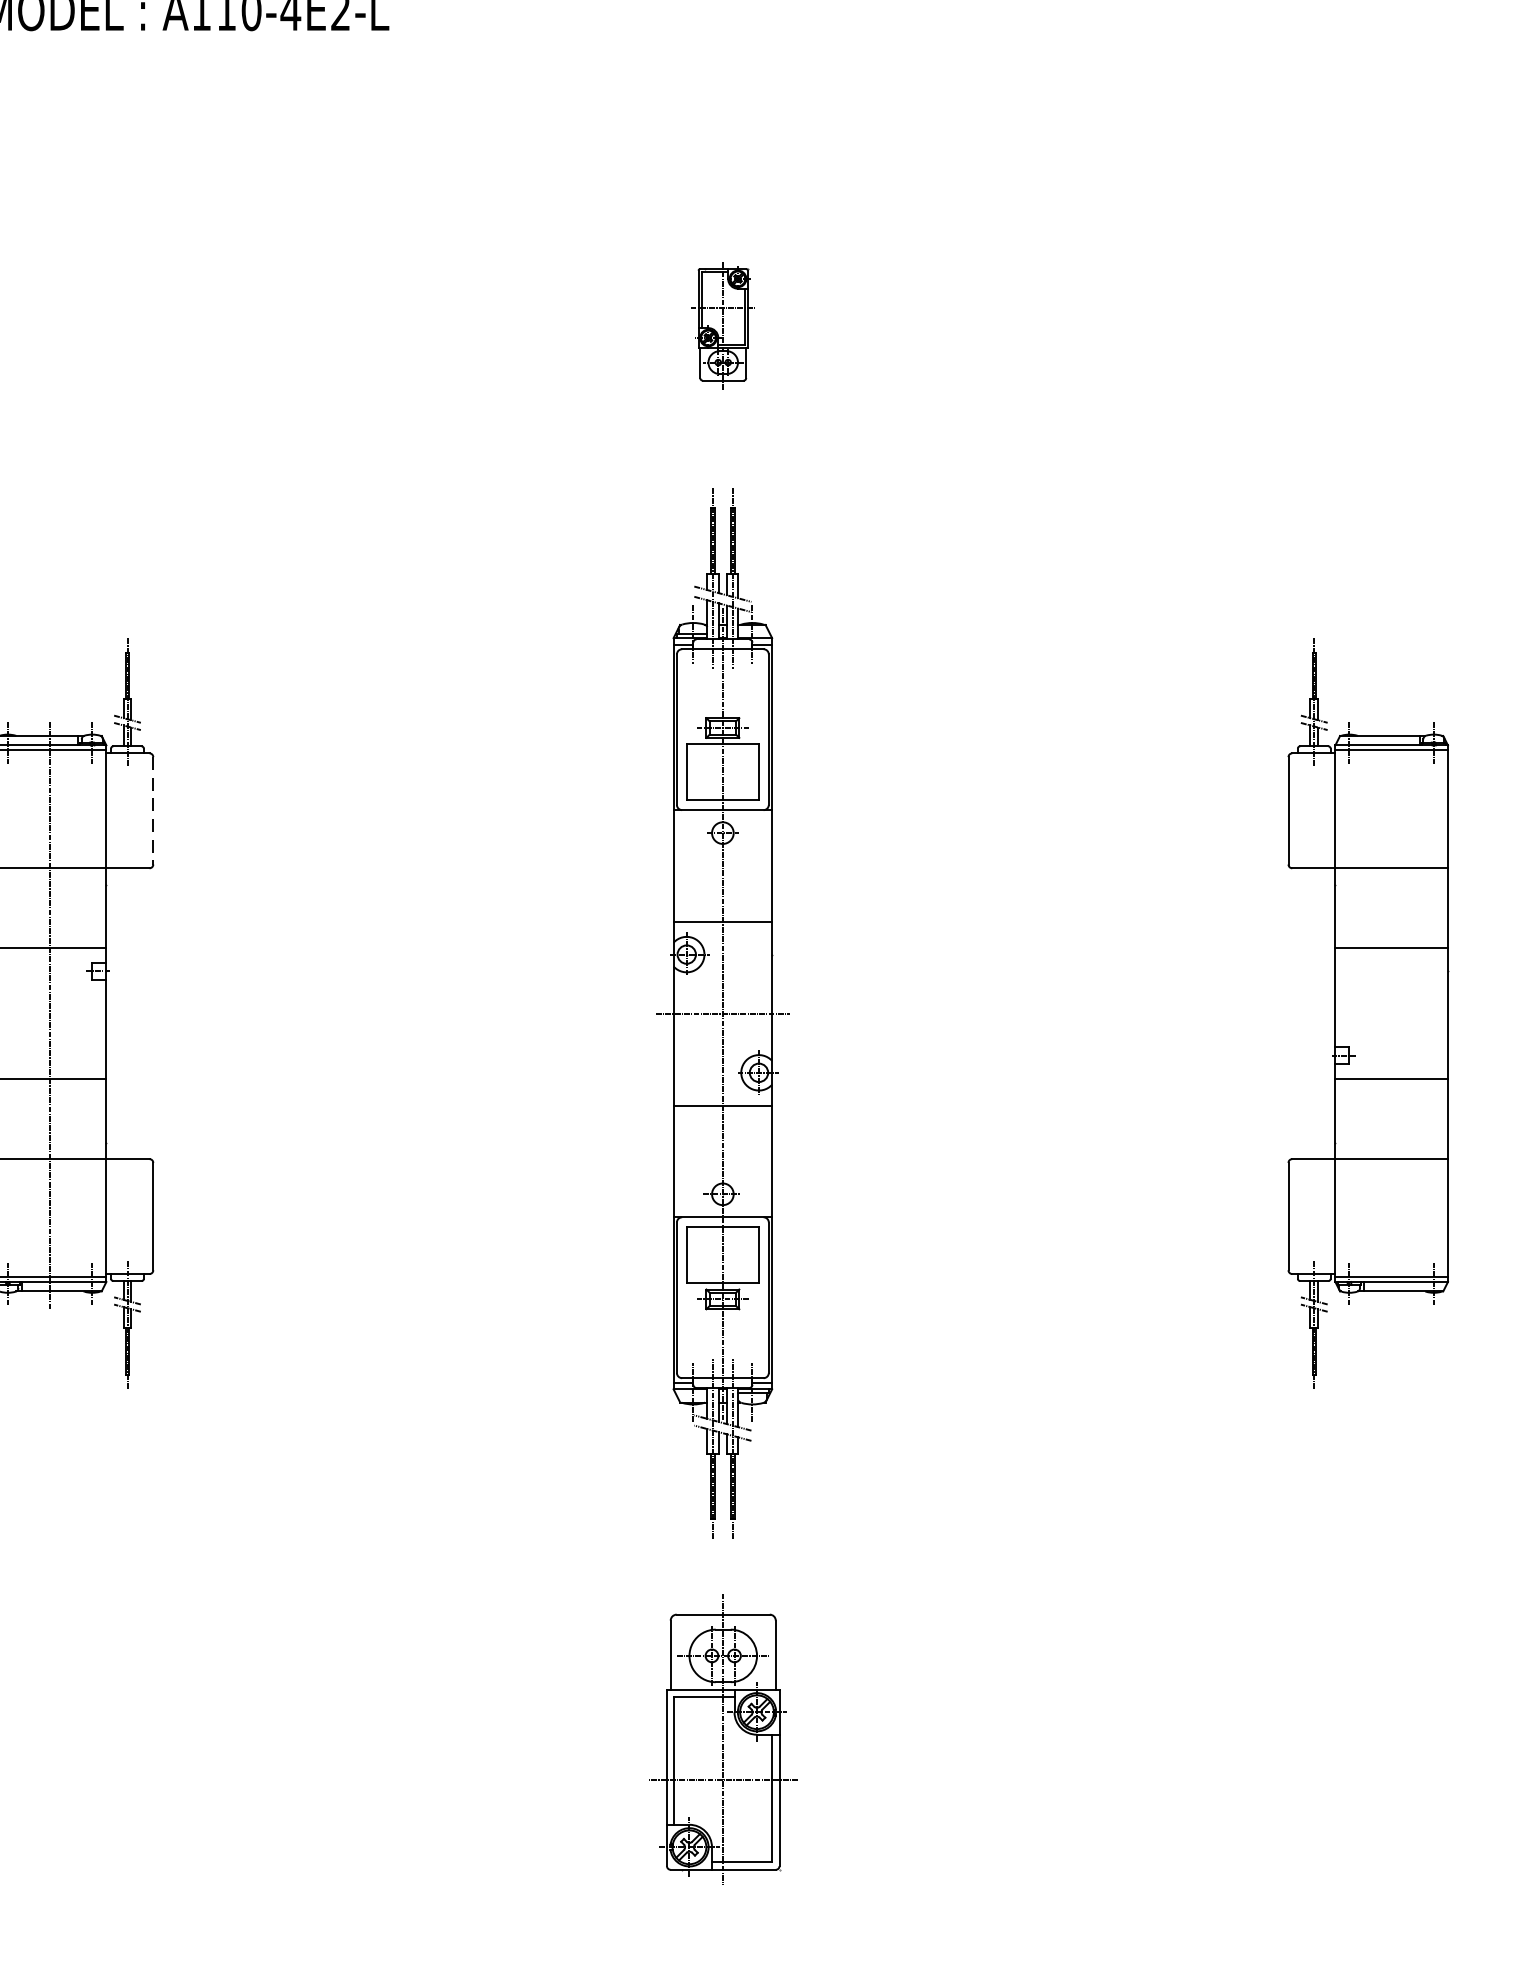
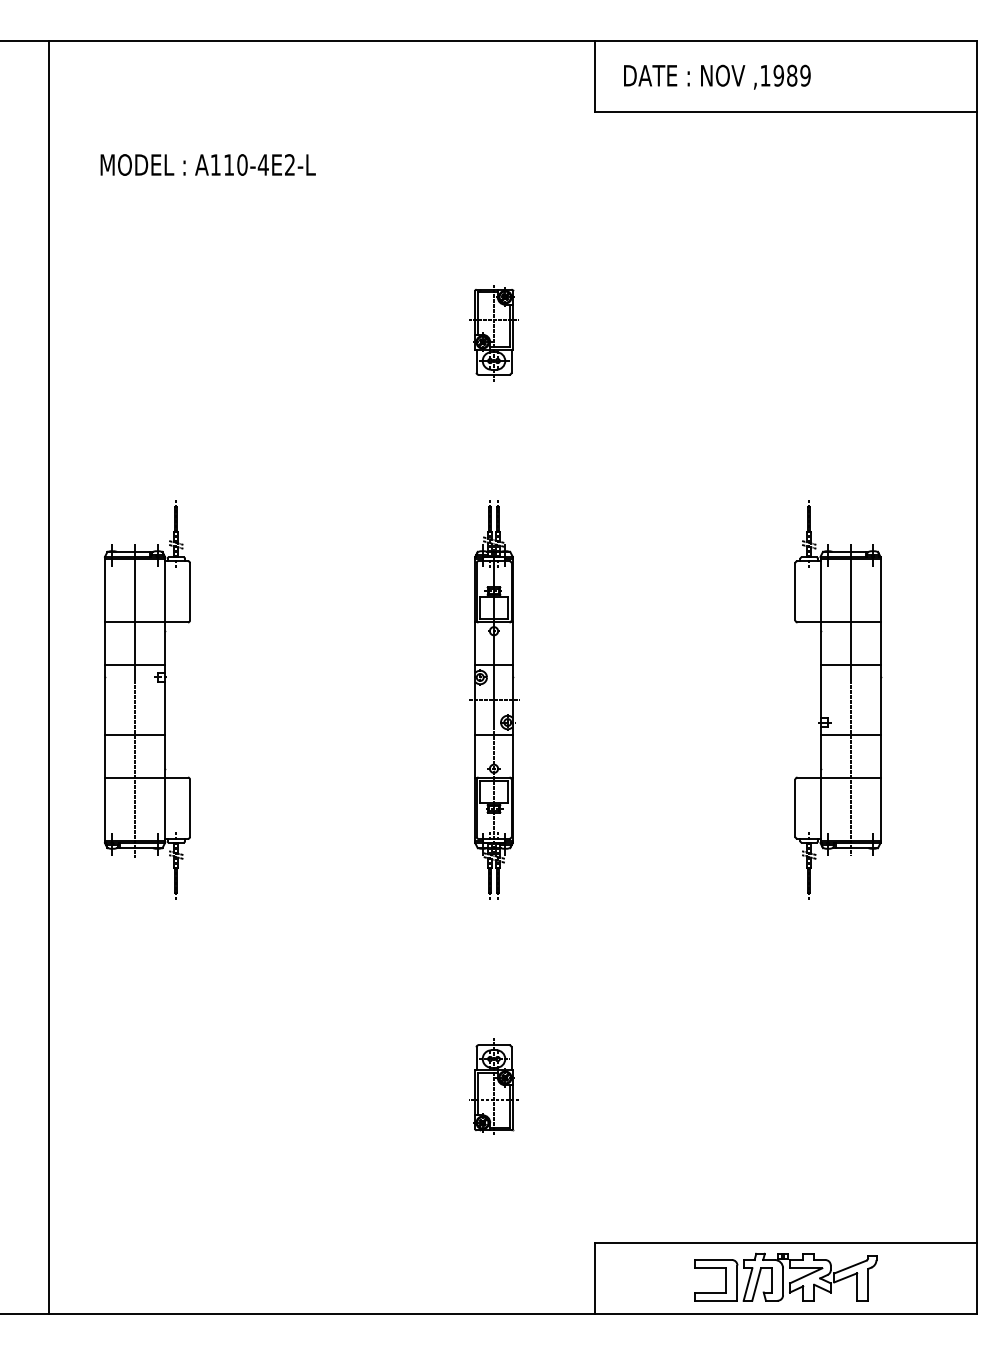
part: (722, 326) -> (493, 333), size x1.43
line: (154, 810) -> (190, 591), dashed -> solid
part: (724, 1012) -> (494, 699), size x0.71
line: (1391, 1014) -> (850, 700), added
part: (722, 1738) -> (493, 1086), size x0.62

